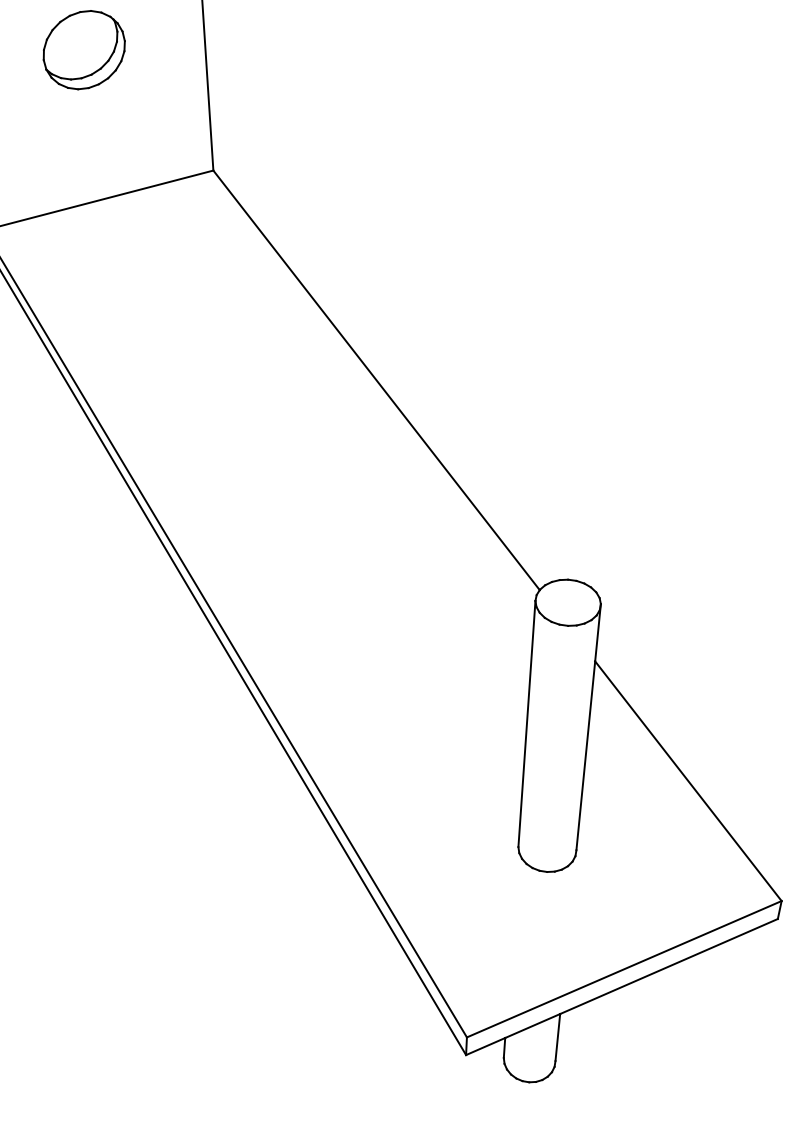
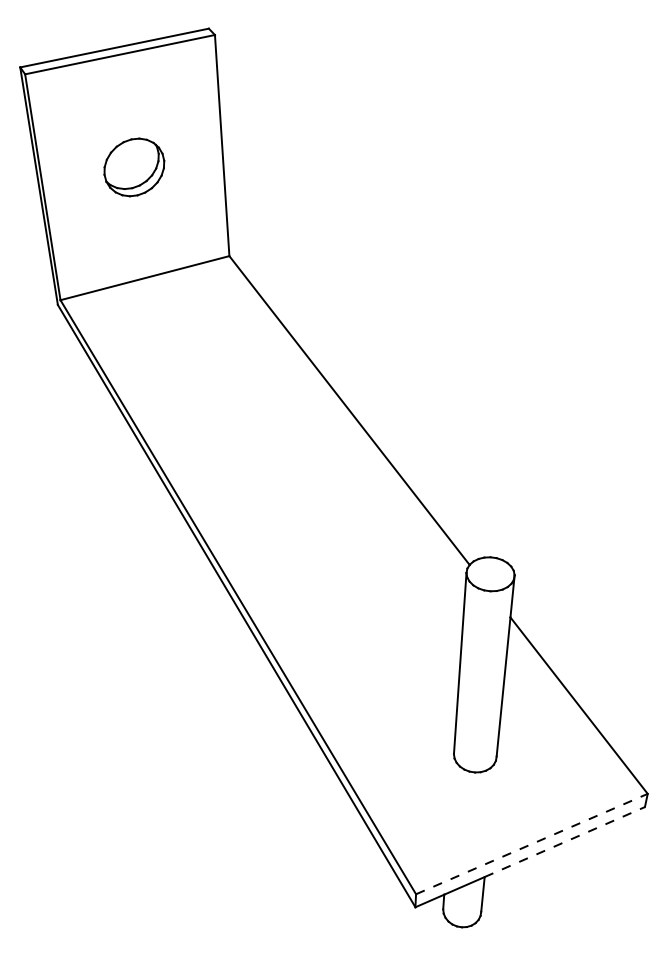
line: (669, 965) -> (565, 841), solid -> dashed
line: (625, 968) -> (532, 843), solid -> dashed

